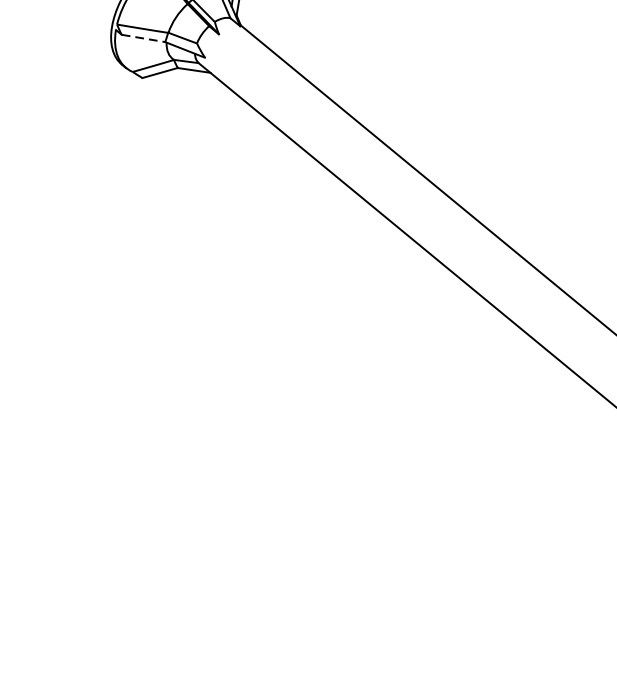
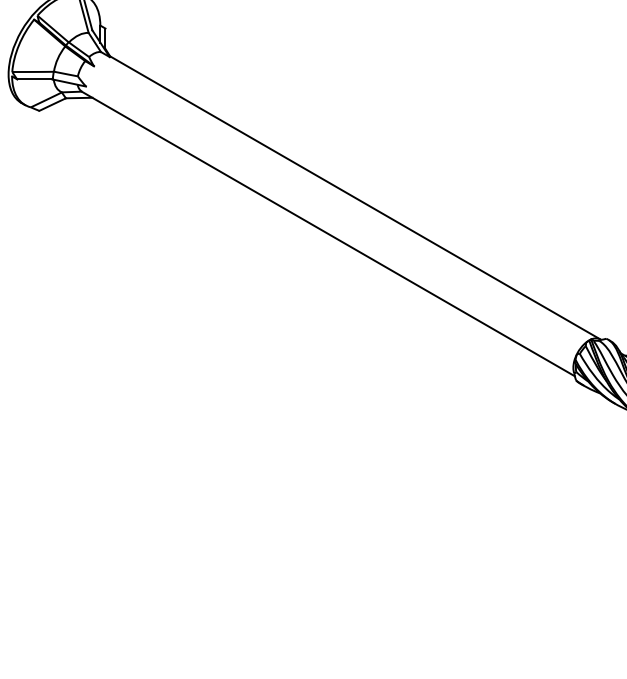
line: (144, 38) -> (35, 79), dashed -> solid

